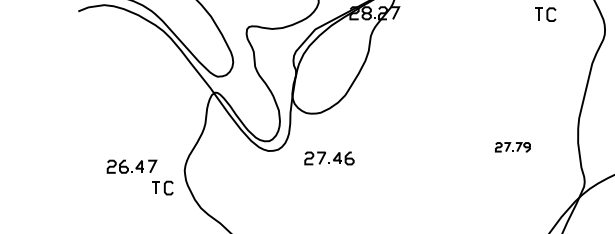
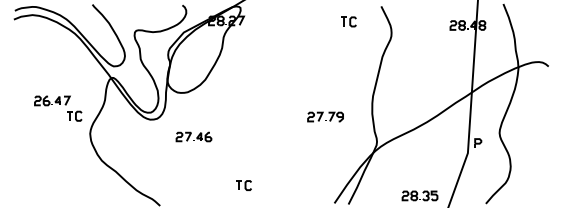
part: (512, 146) -> (325, 116), size x1.43
part: (328, 157) -> (193, 136), moved
part: (140, 177) -> (58, 108), moved

